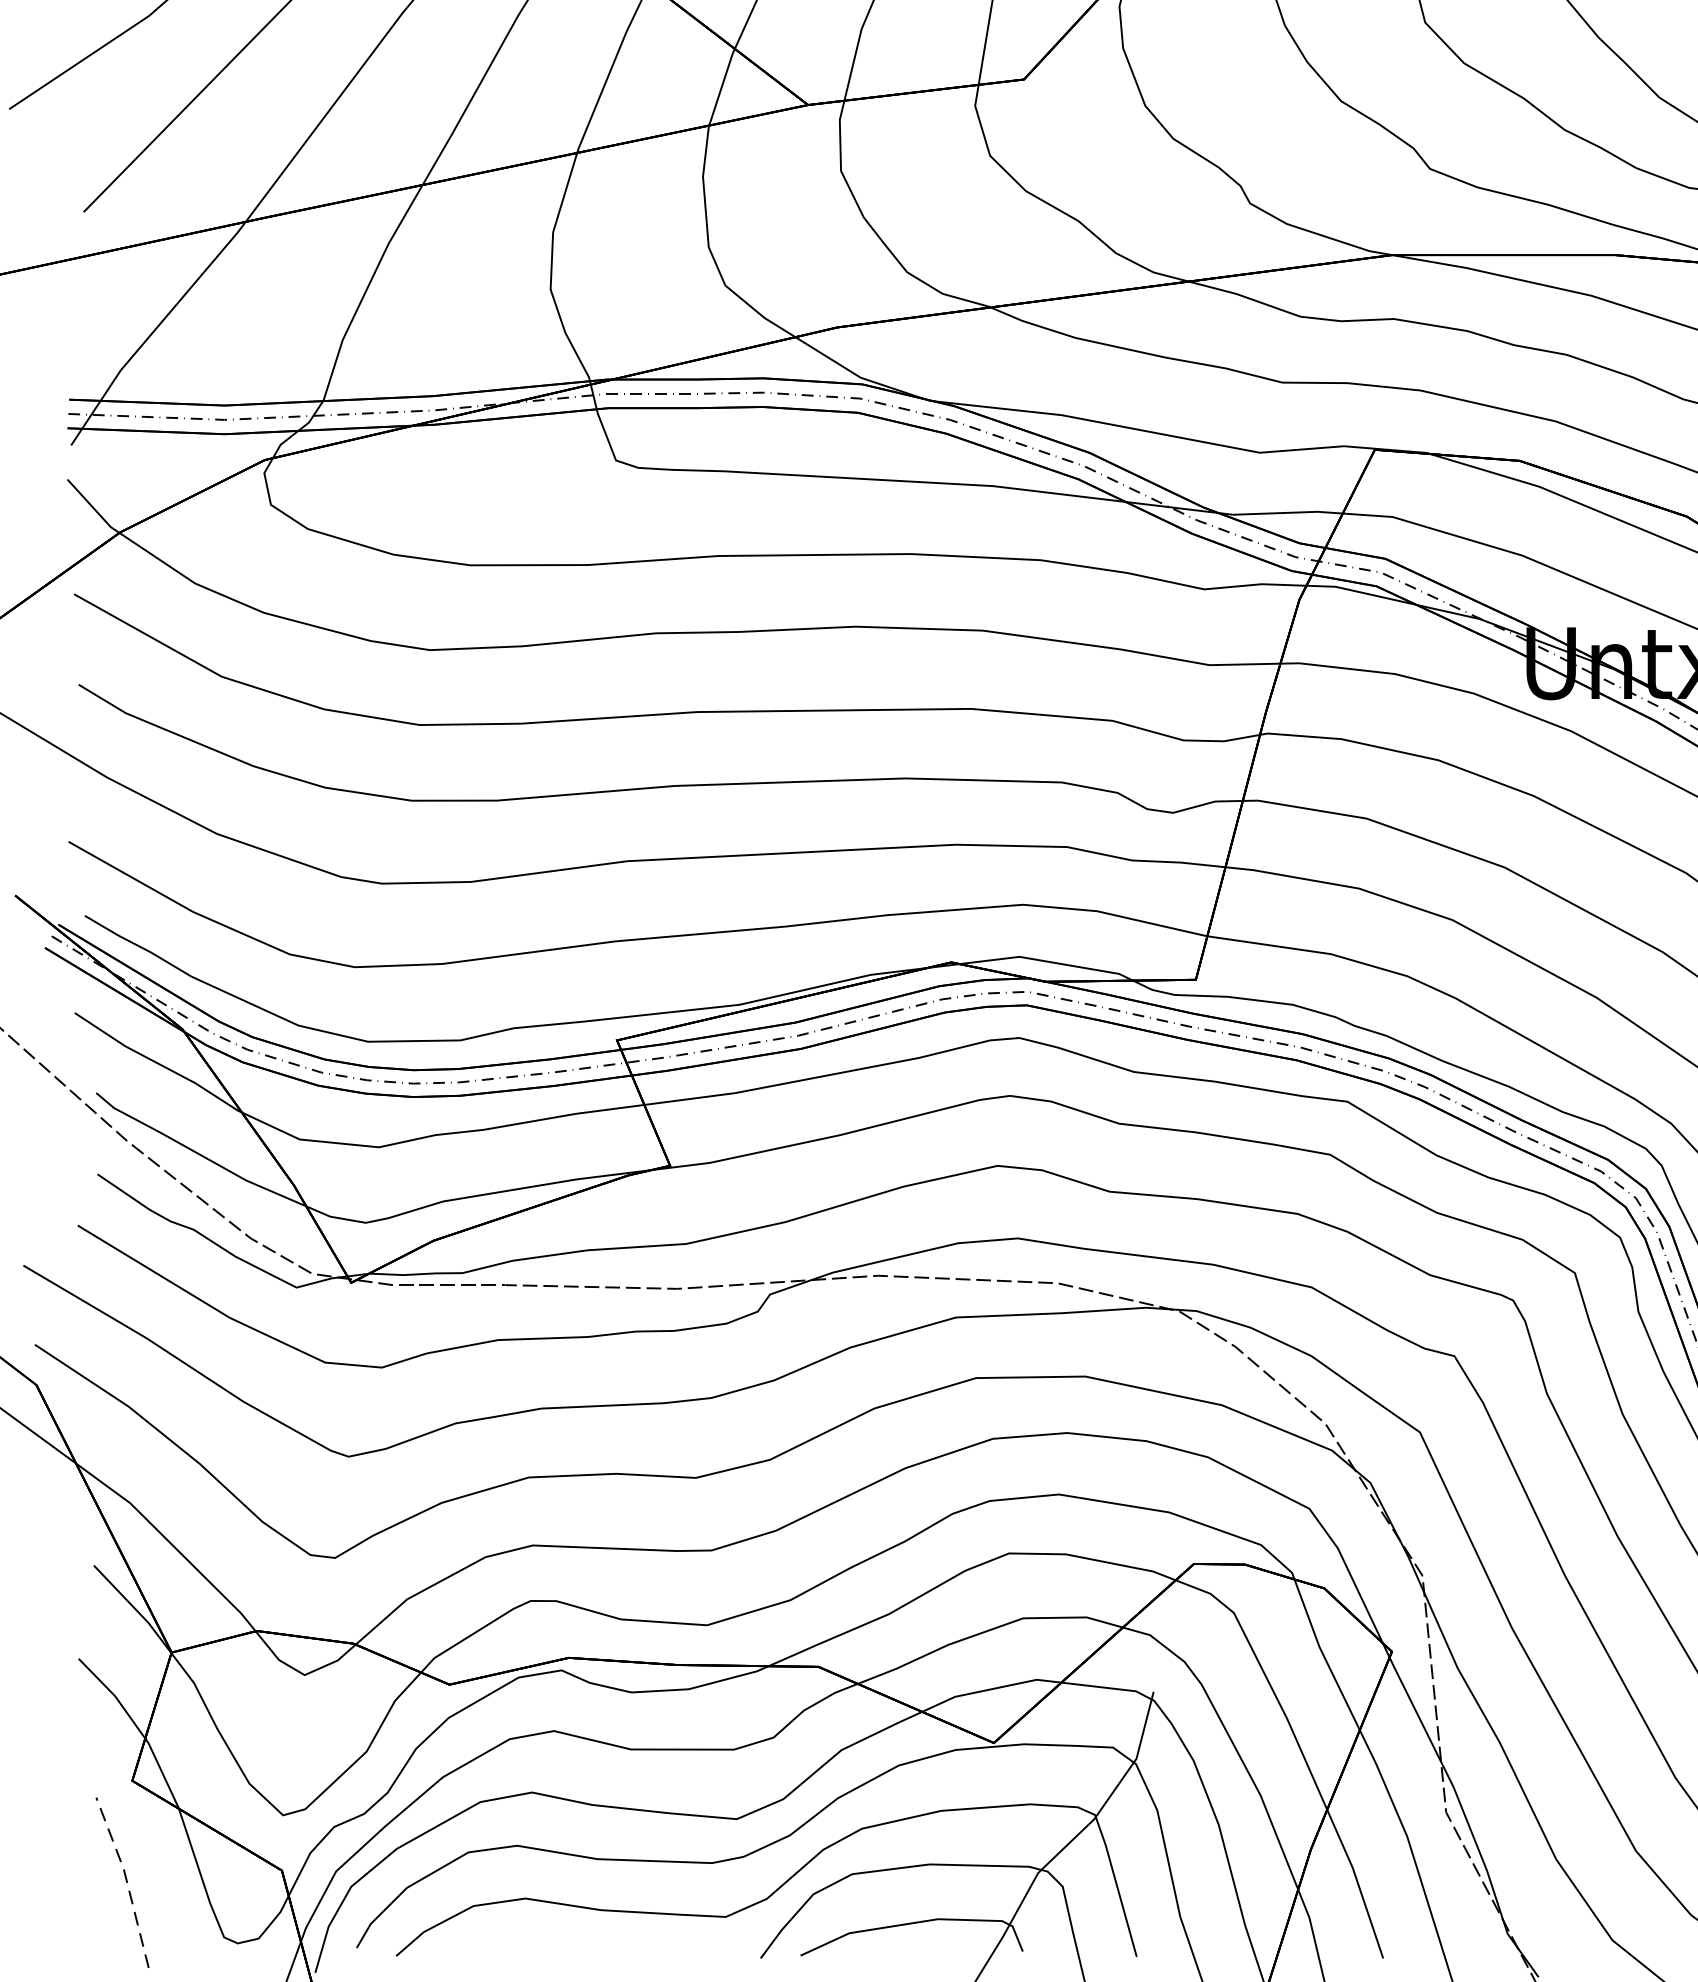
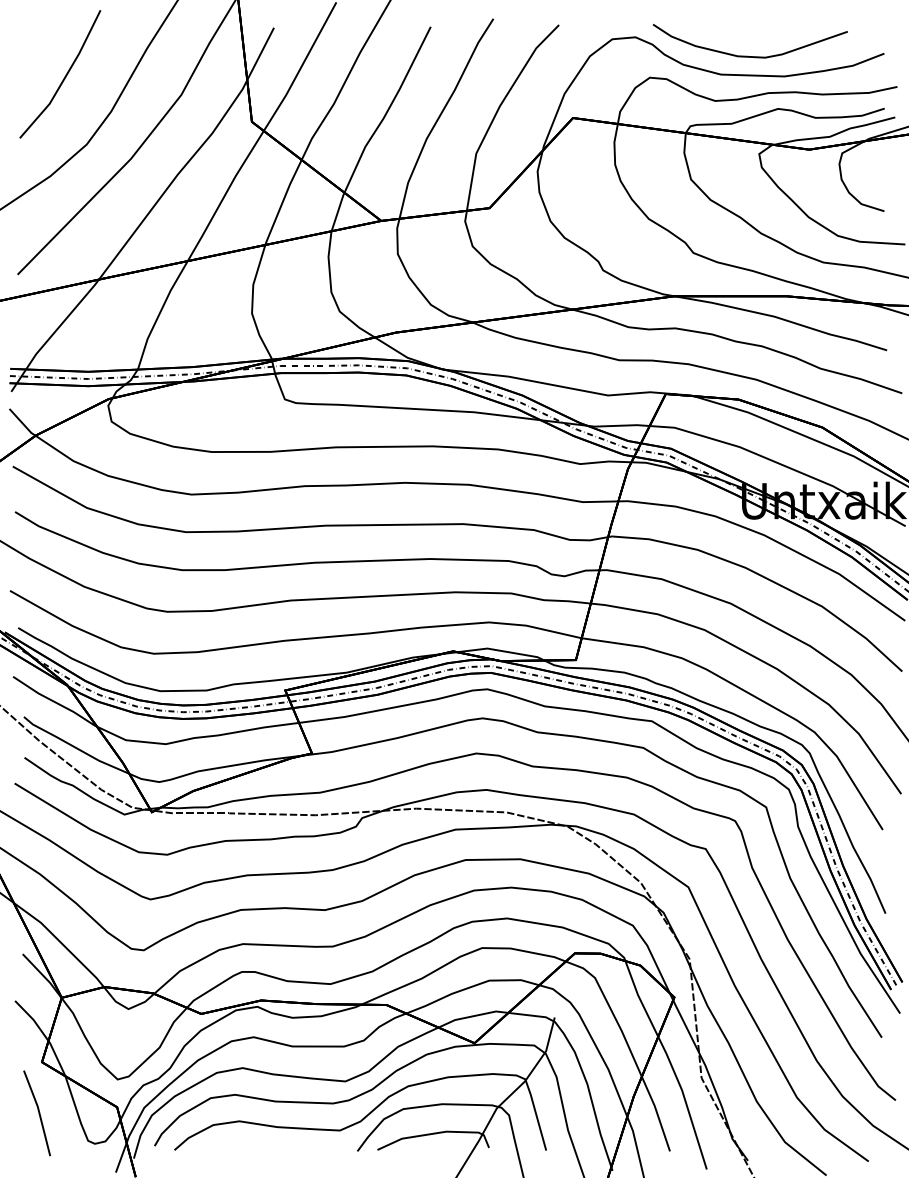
line: (127, 1881) -> (39, 1112), dashed -> solid

